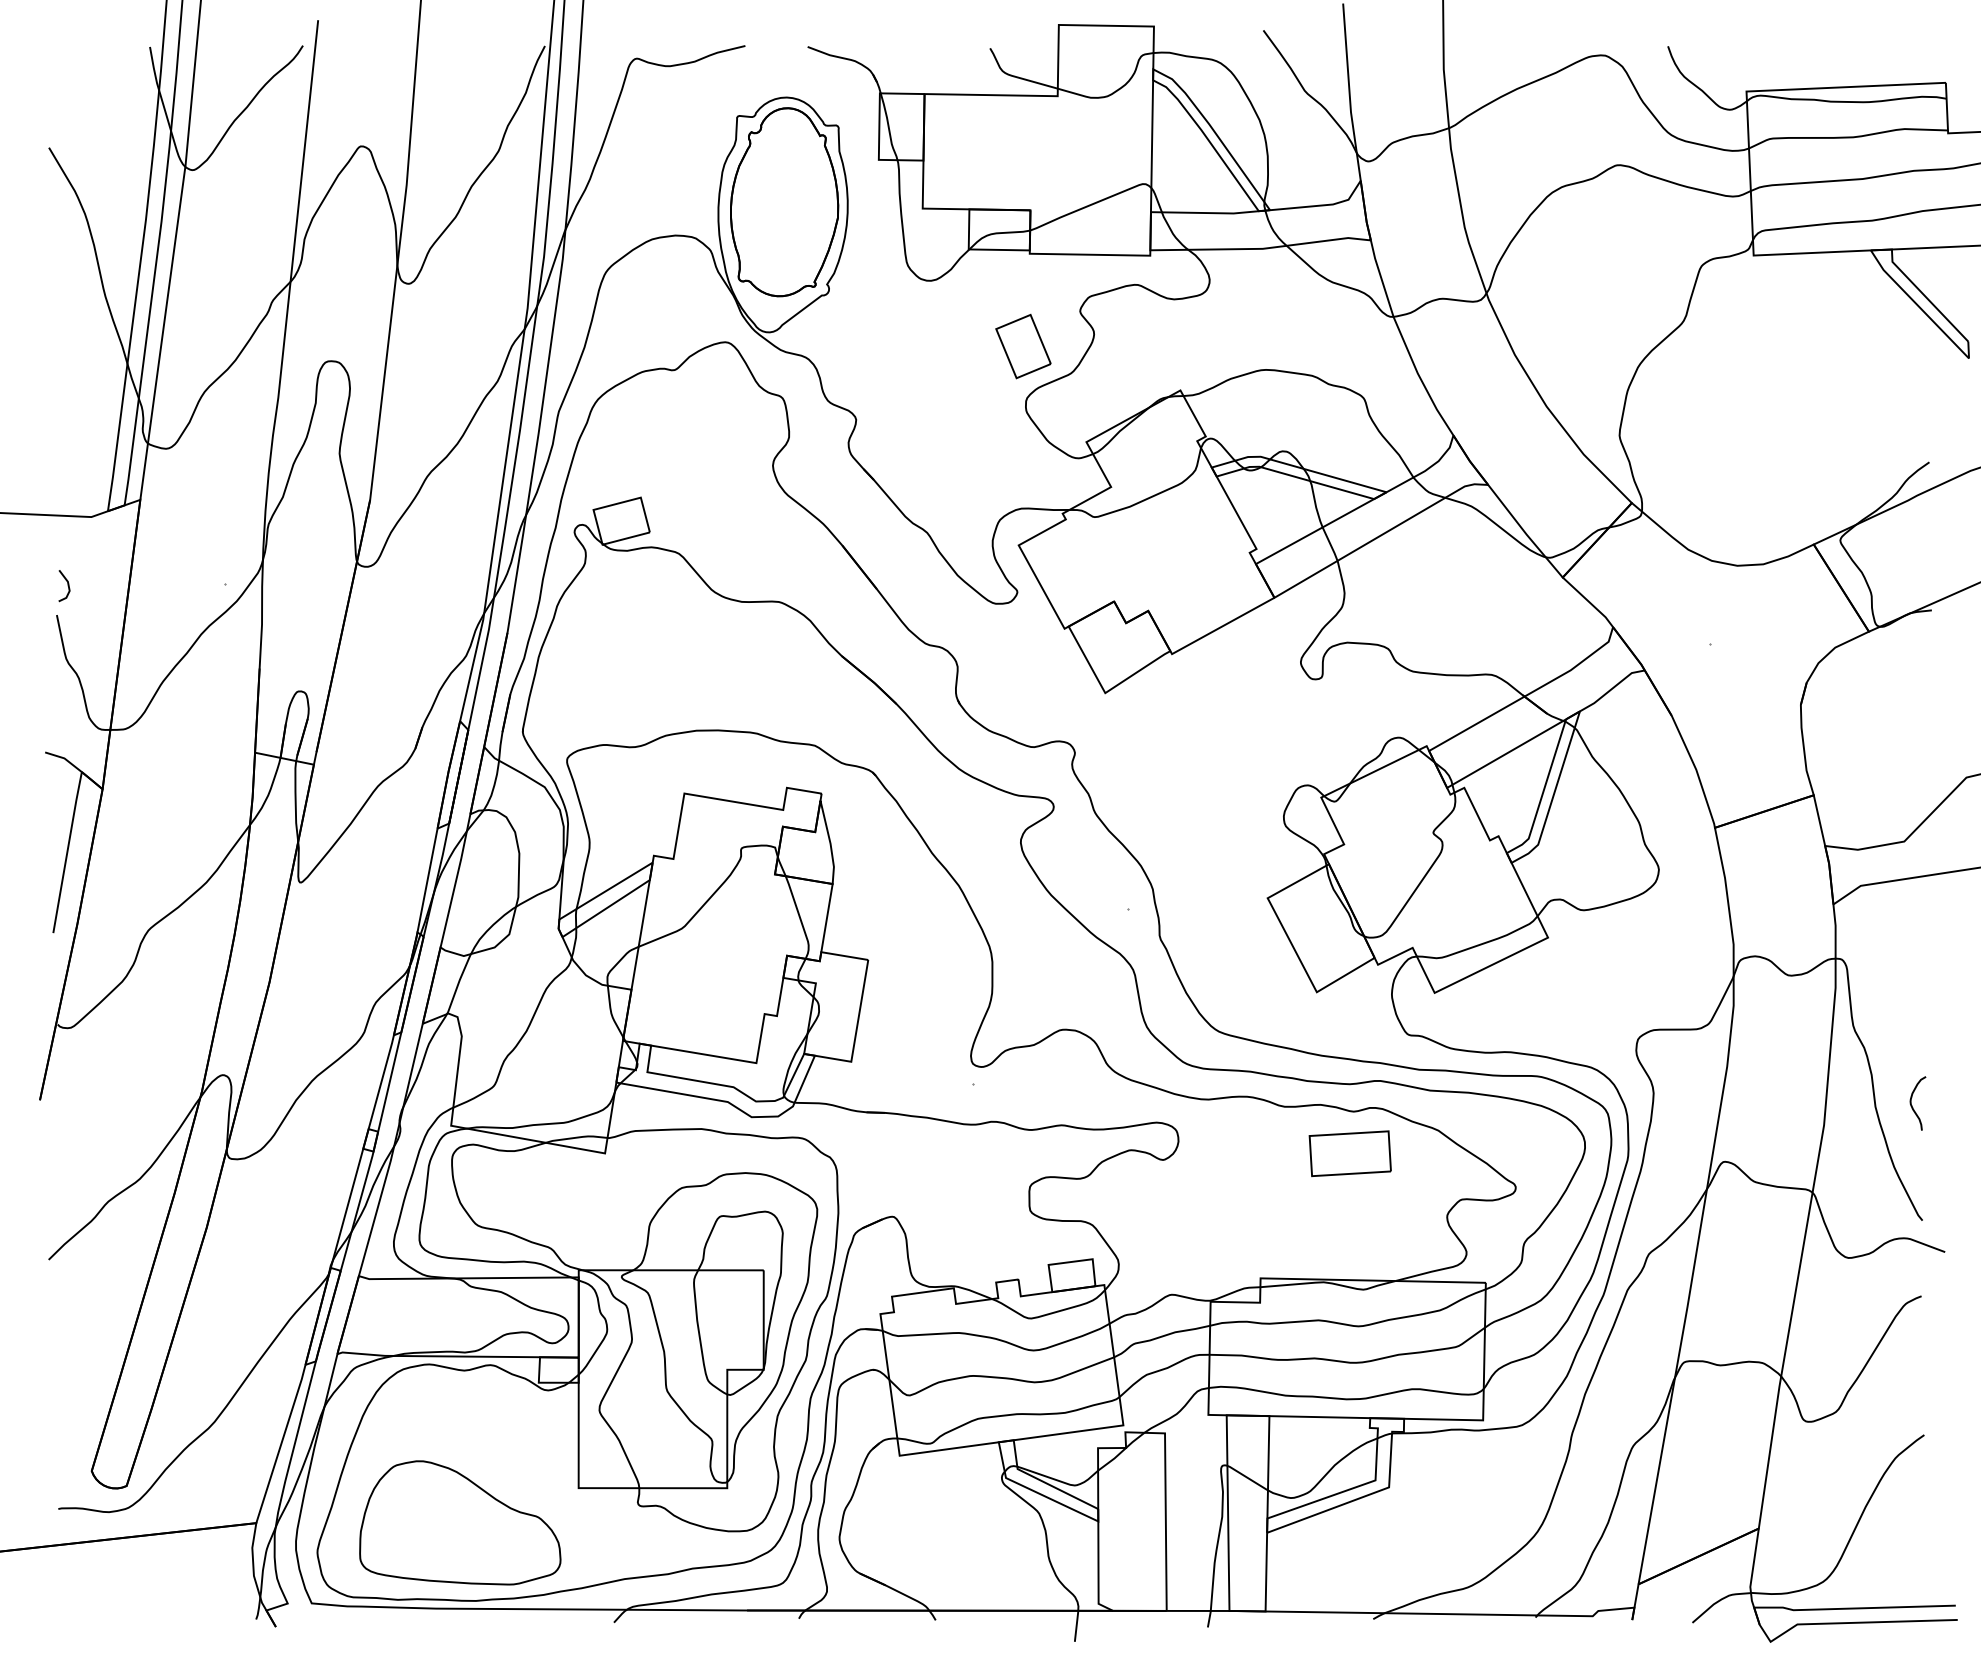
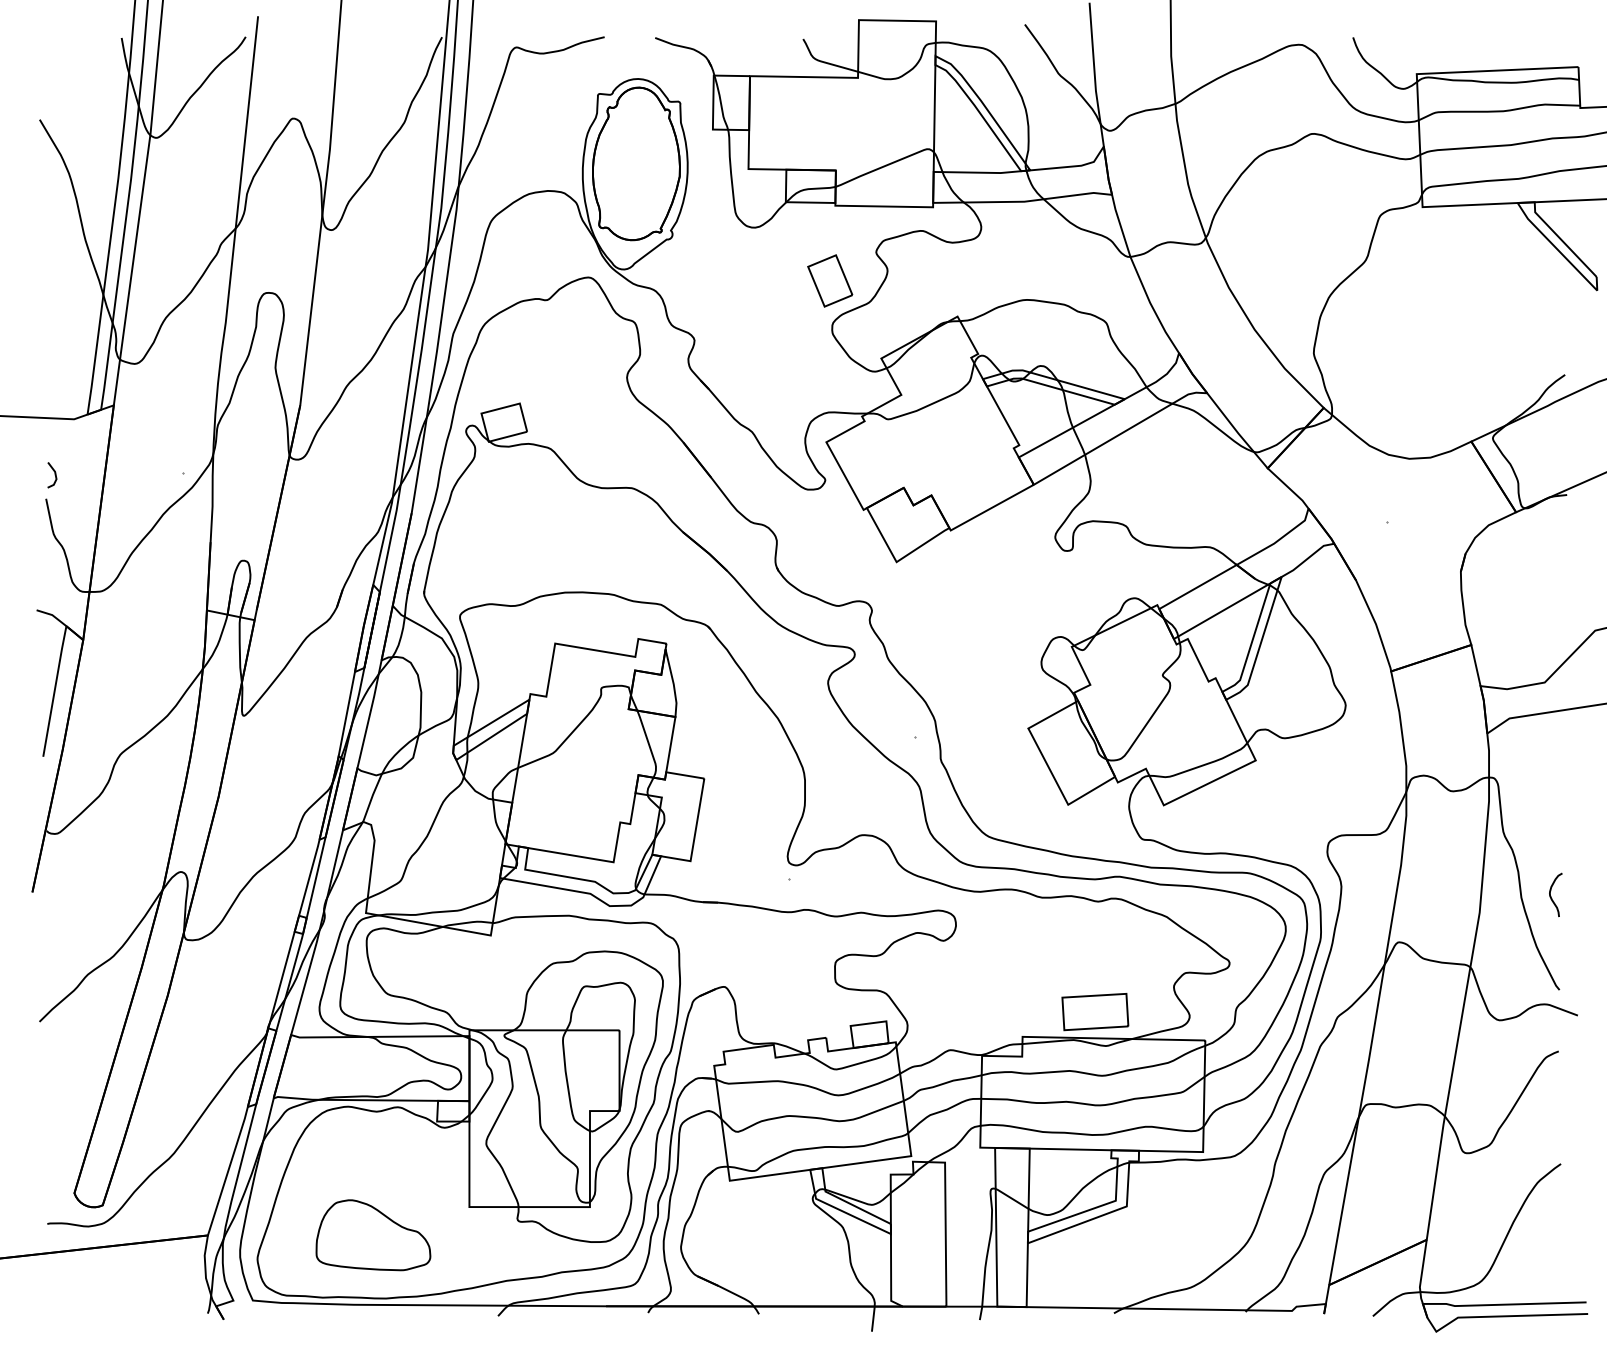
part: (1349, 1153) -> (1094, 1011), moved
part: (460, 1522) -> (373, 1234), size x0.7

